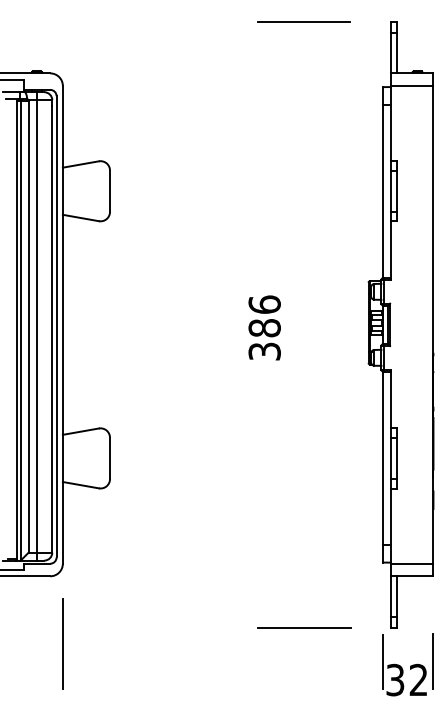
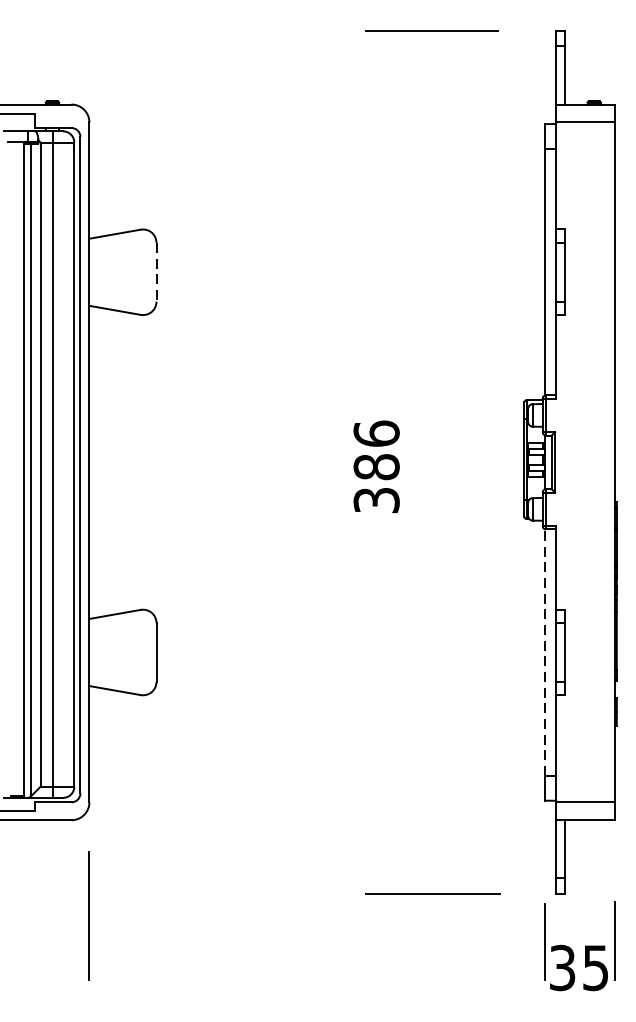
line: (110, 191) -> (157, 272), solid -> dashed
line: (383, 458) -> (545, 652), solid -> dashed
text: (418, 679) -> (595, 967), 32 -> 35

